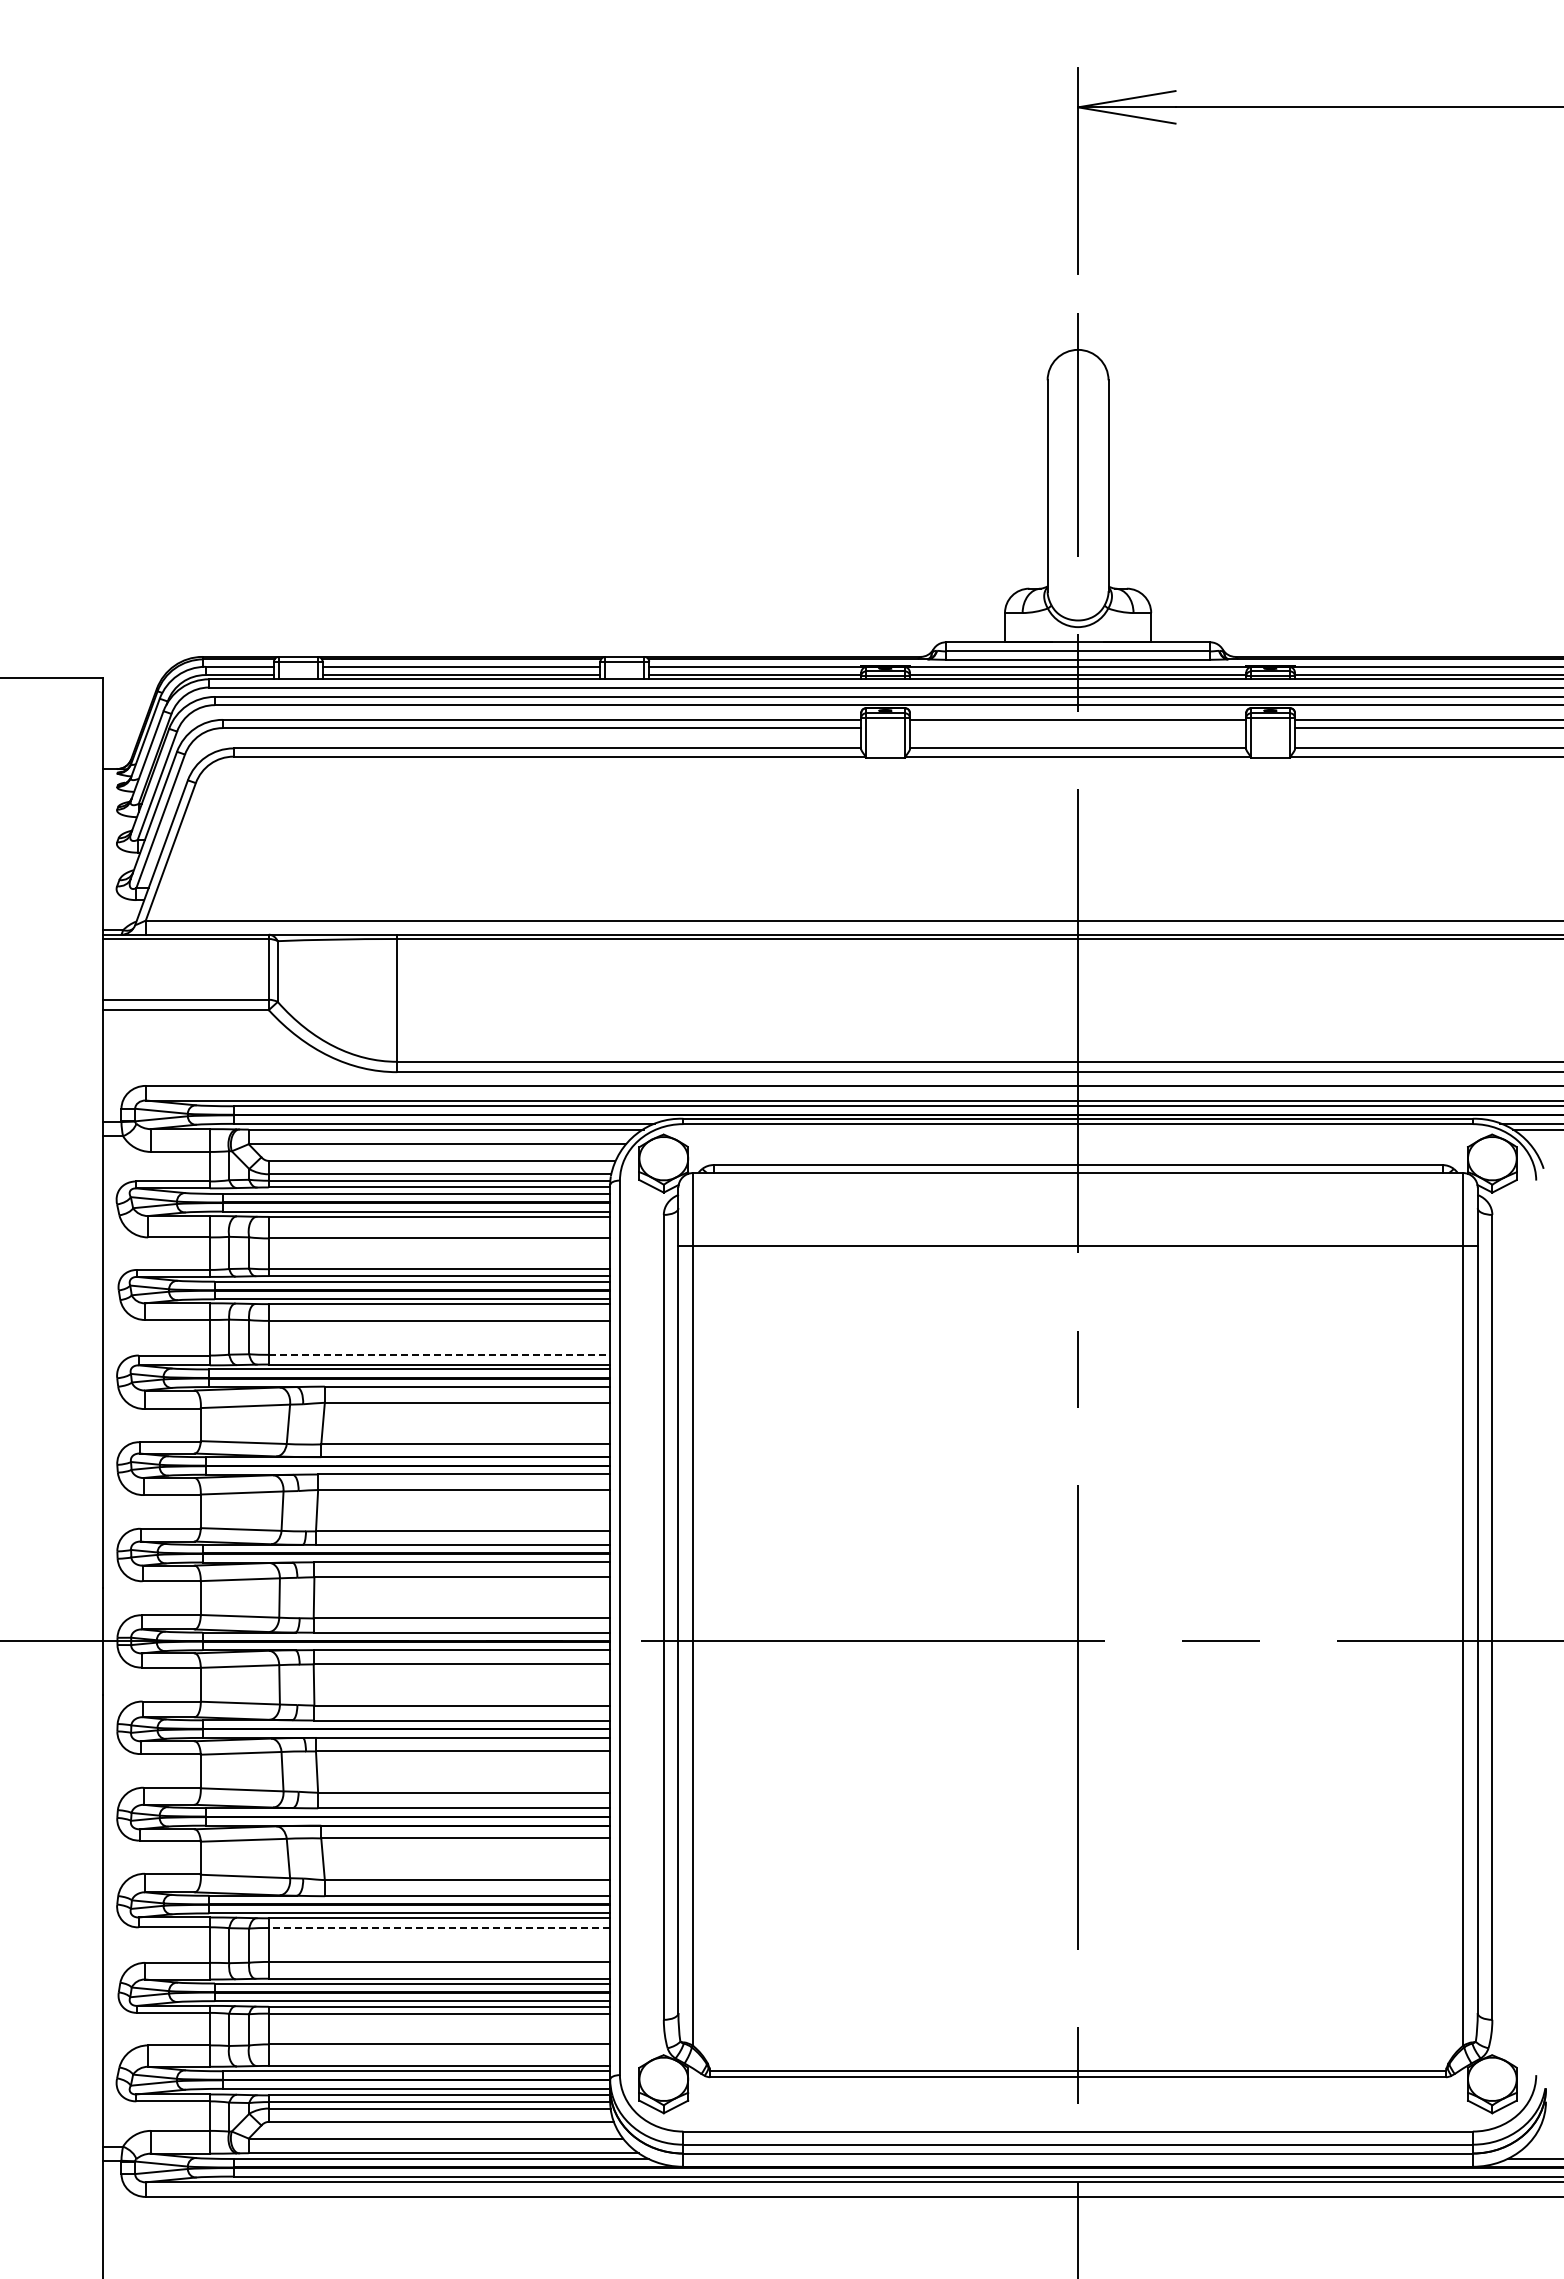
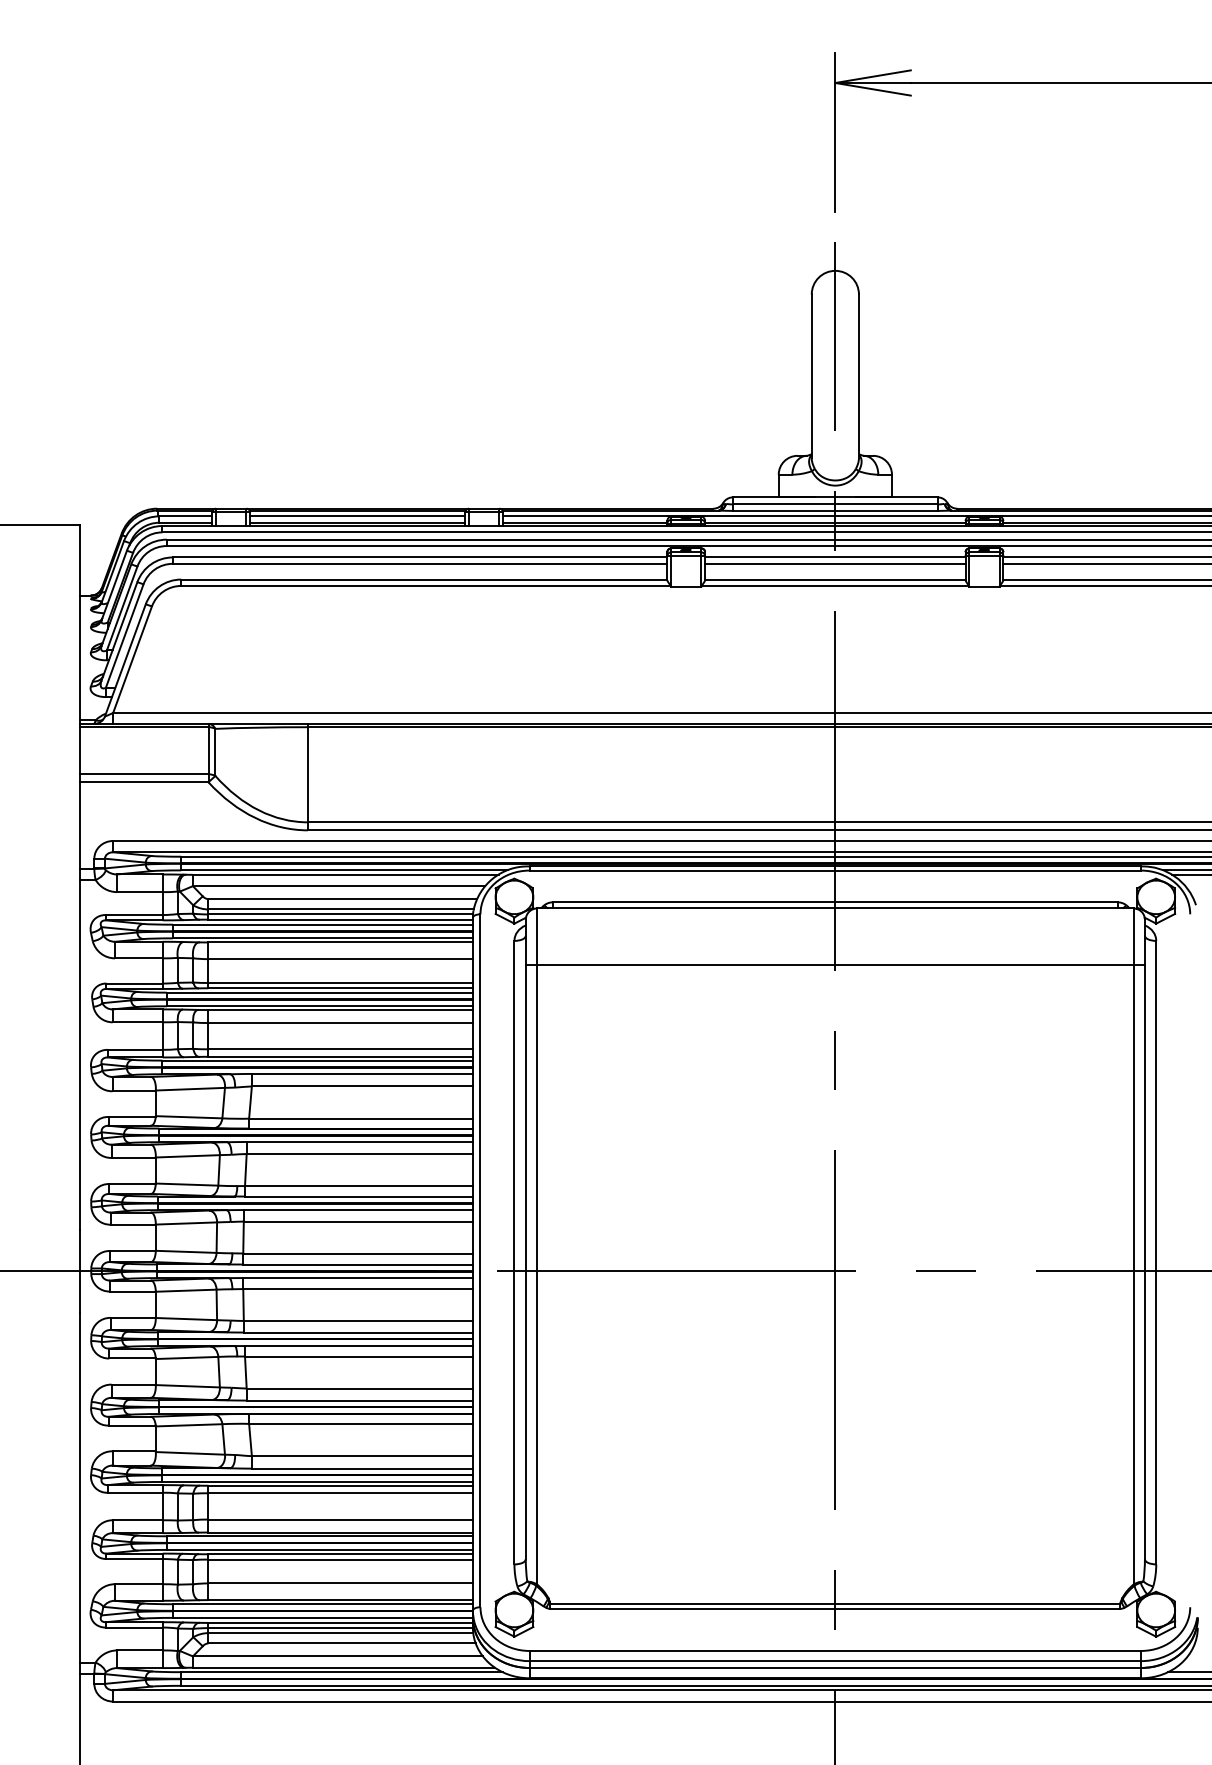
line: (1077, 728) -> (834, 564), added
line: (439, 1354) -> (340, 1049), dashed -> solid
line: (439, 1927) -> (340, 1492), dashed -> solid

